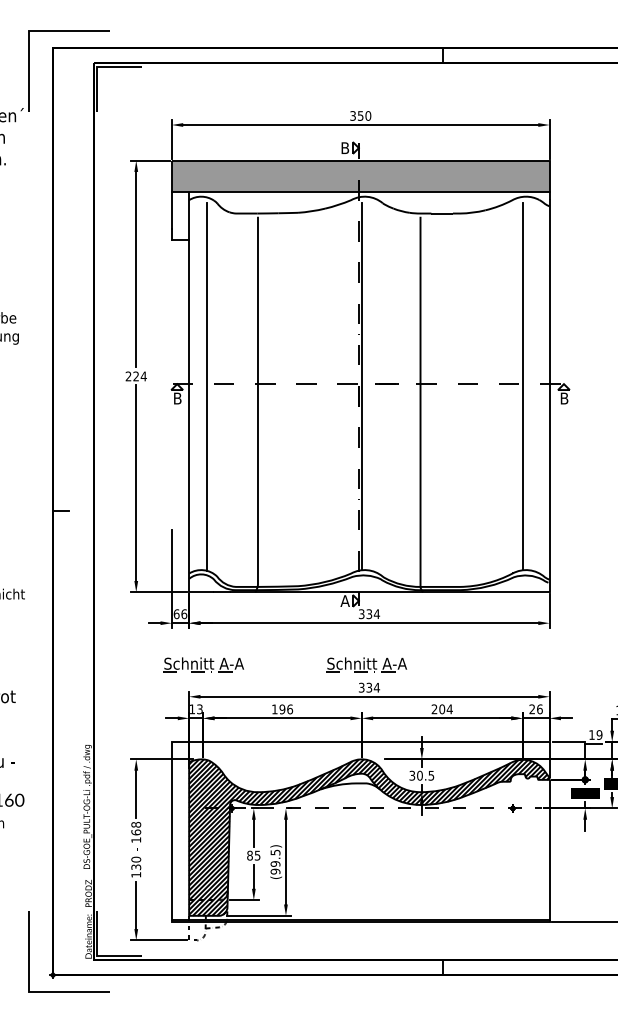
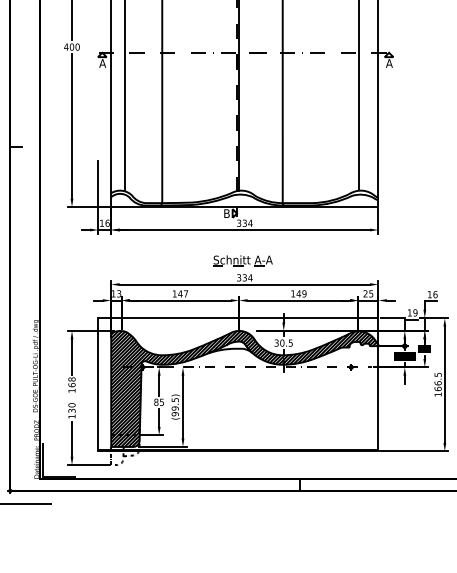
text: (135, 376) -> (71, 47), 224 -> 400
text: (177, 398) -> (102, 63), B -> A
text: (564, 398) -> (389, 63), B -> A
text: (344, 600) -> (226, 213), A -> B
text: (176, 614) -> (101, 223), 66 -> 16
part: (203, 664) -> (121, 260), removed
text: (286, 709) -> (183, 293), 196 -> 147
text: (441, 709) -> (298, 293), 204 -> 149
text: (539, 709) -> (370, 293), 26 -> 25

